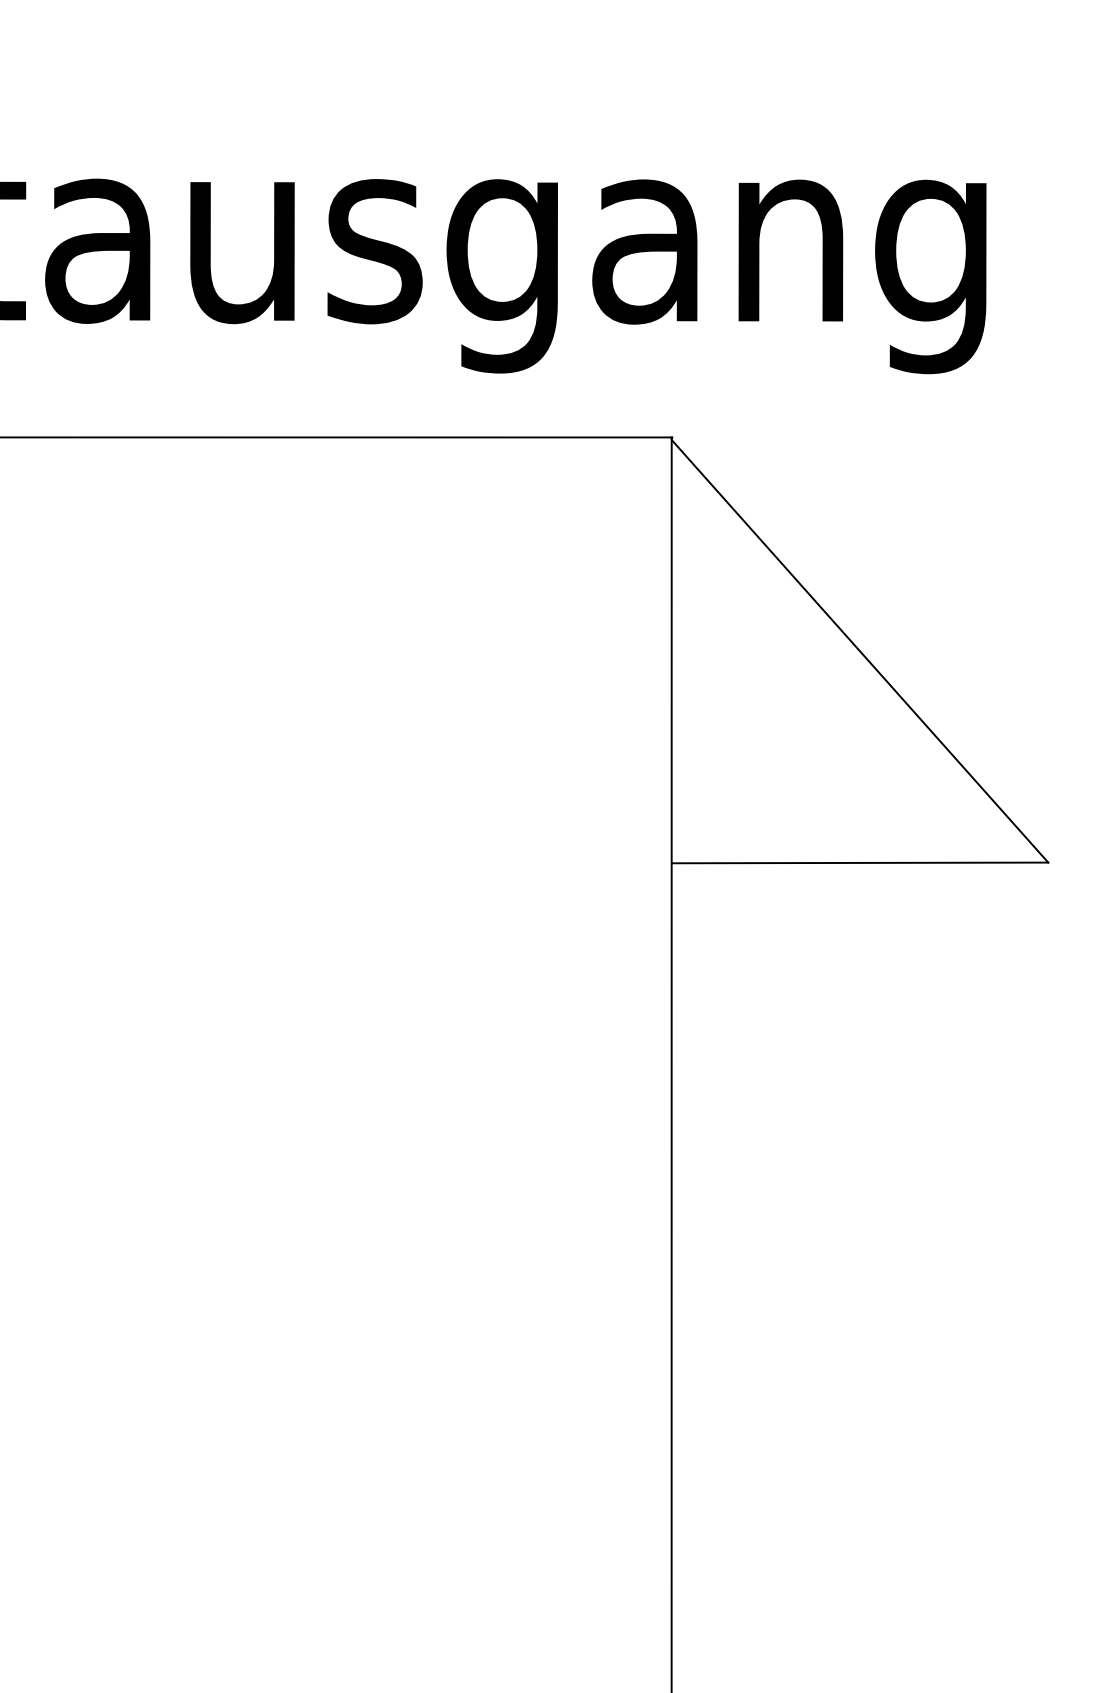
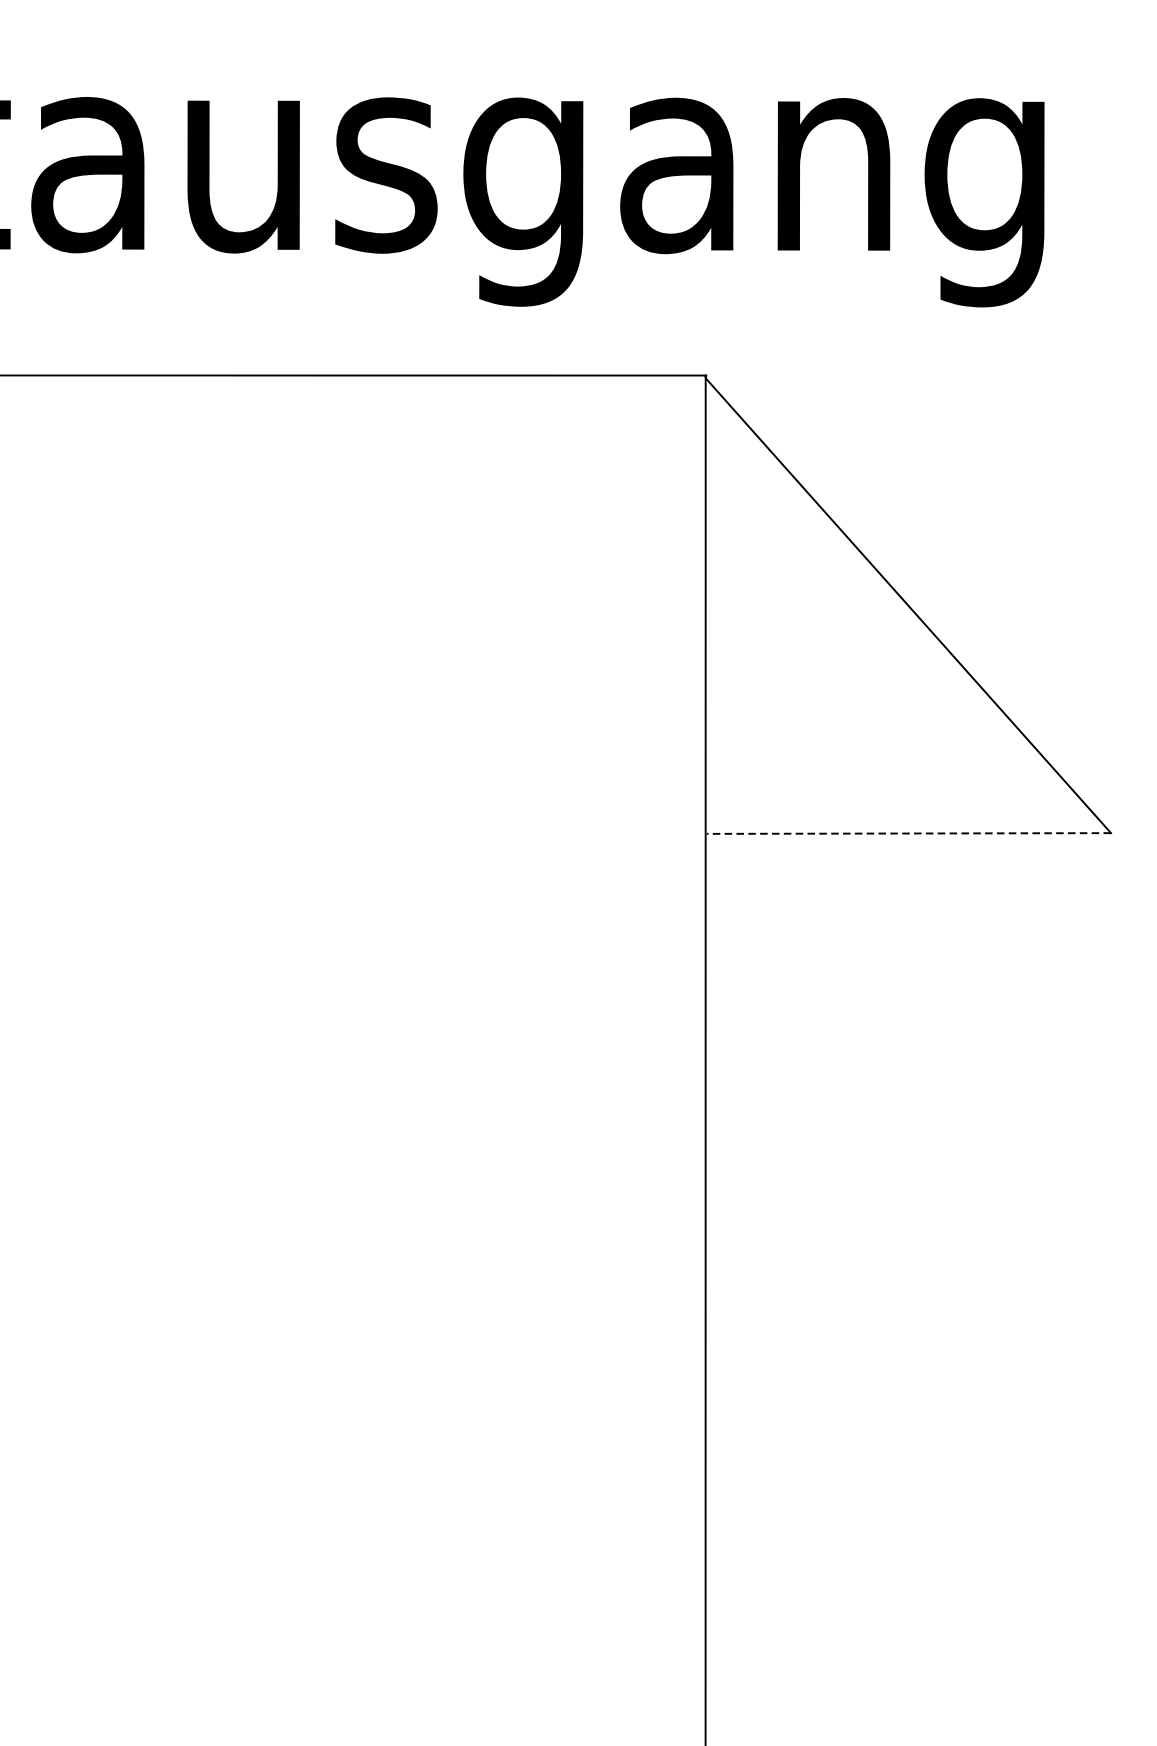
line: (860, 862) -> (908, 833), solid -> dashed

